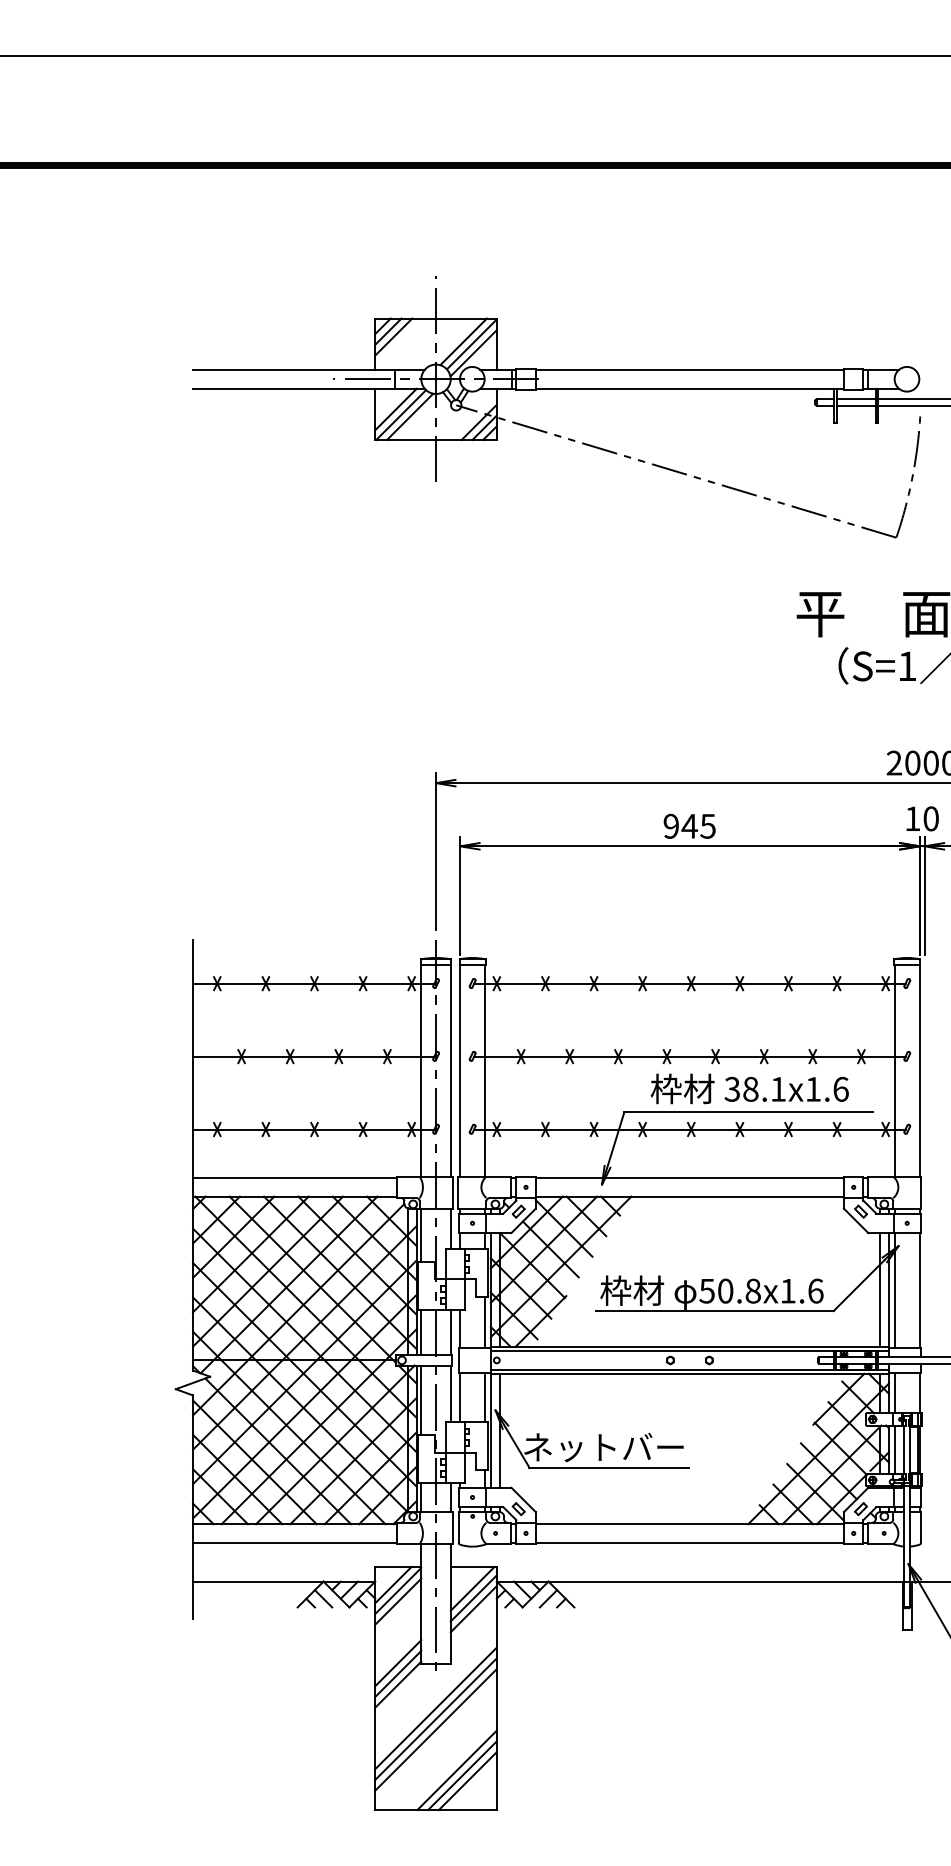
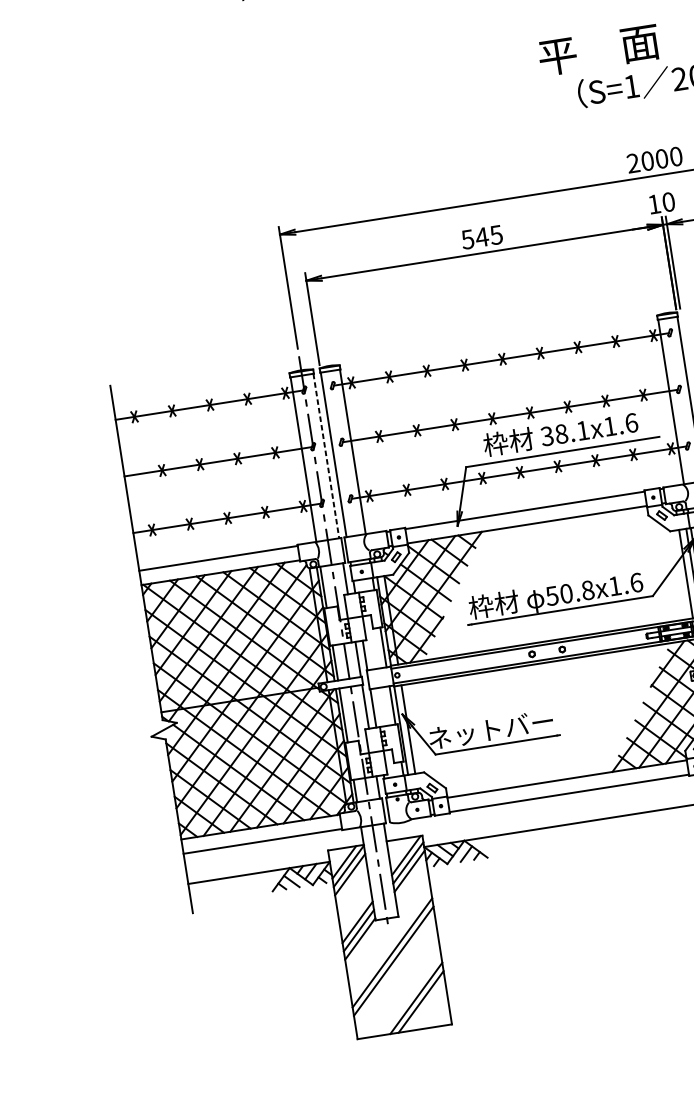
text: (670, 825) -> (467, 238), 945 -> 545
line: (450, 1070) -> (326, 455), solid -> dashed
line: (435, 1729) -> (394, 969), removed
line: (467, 1781) -> (425, 1005), removed

